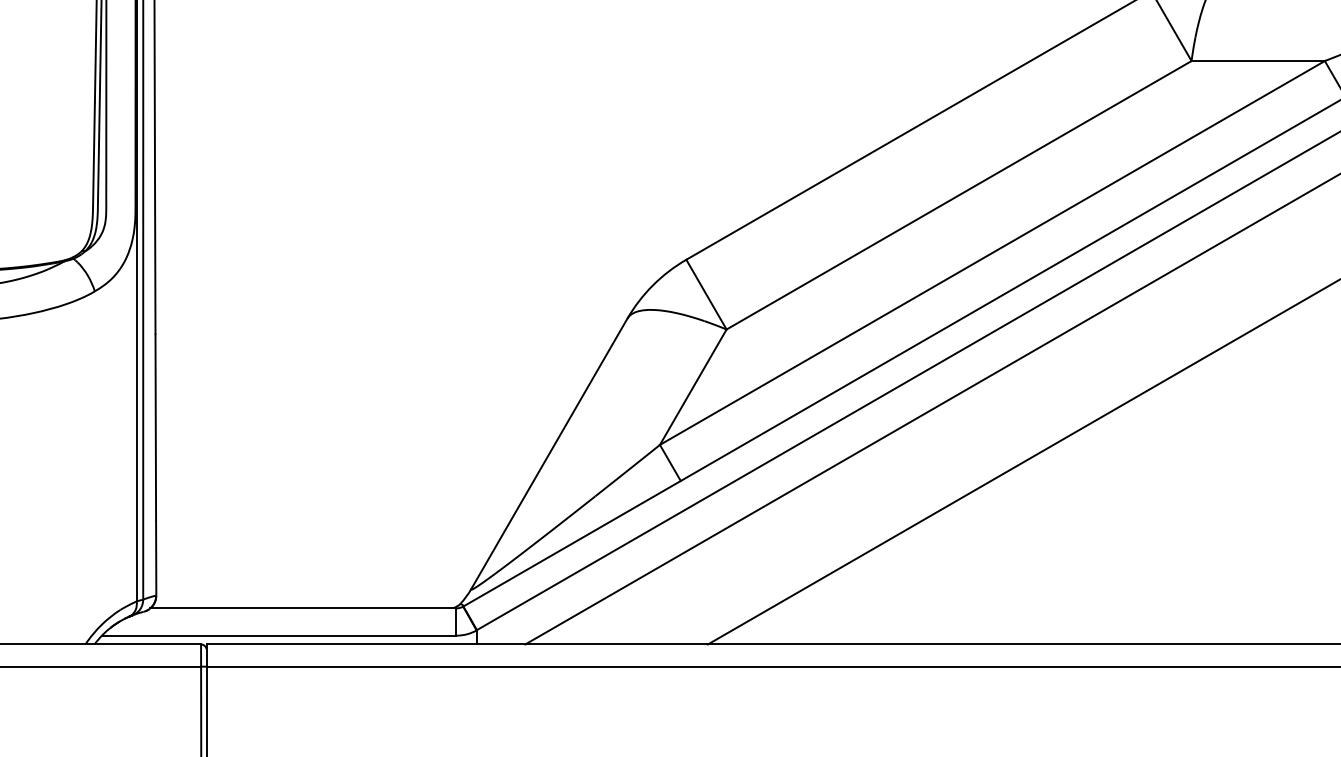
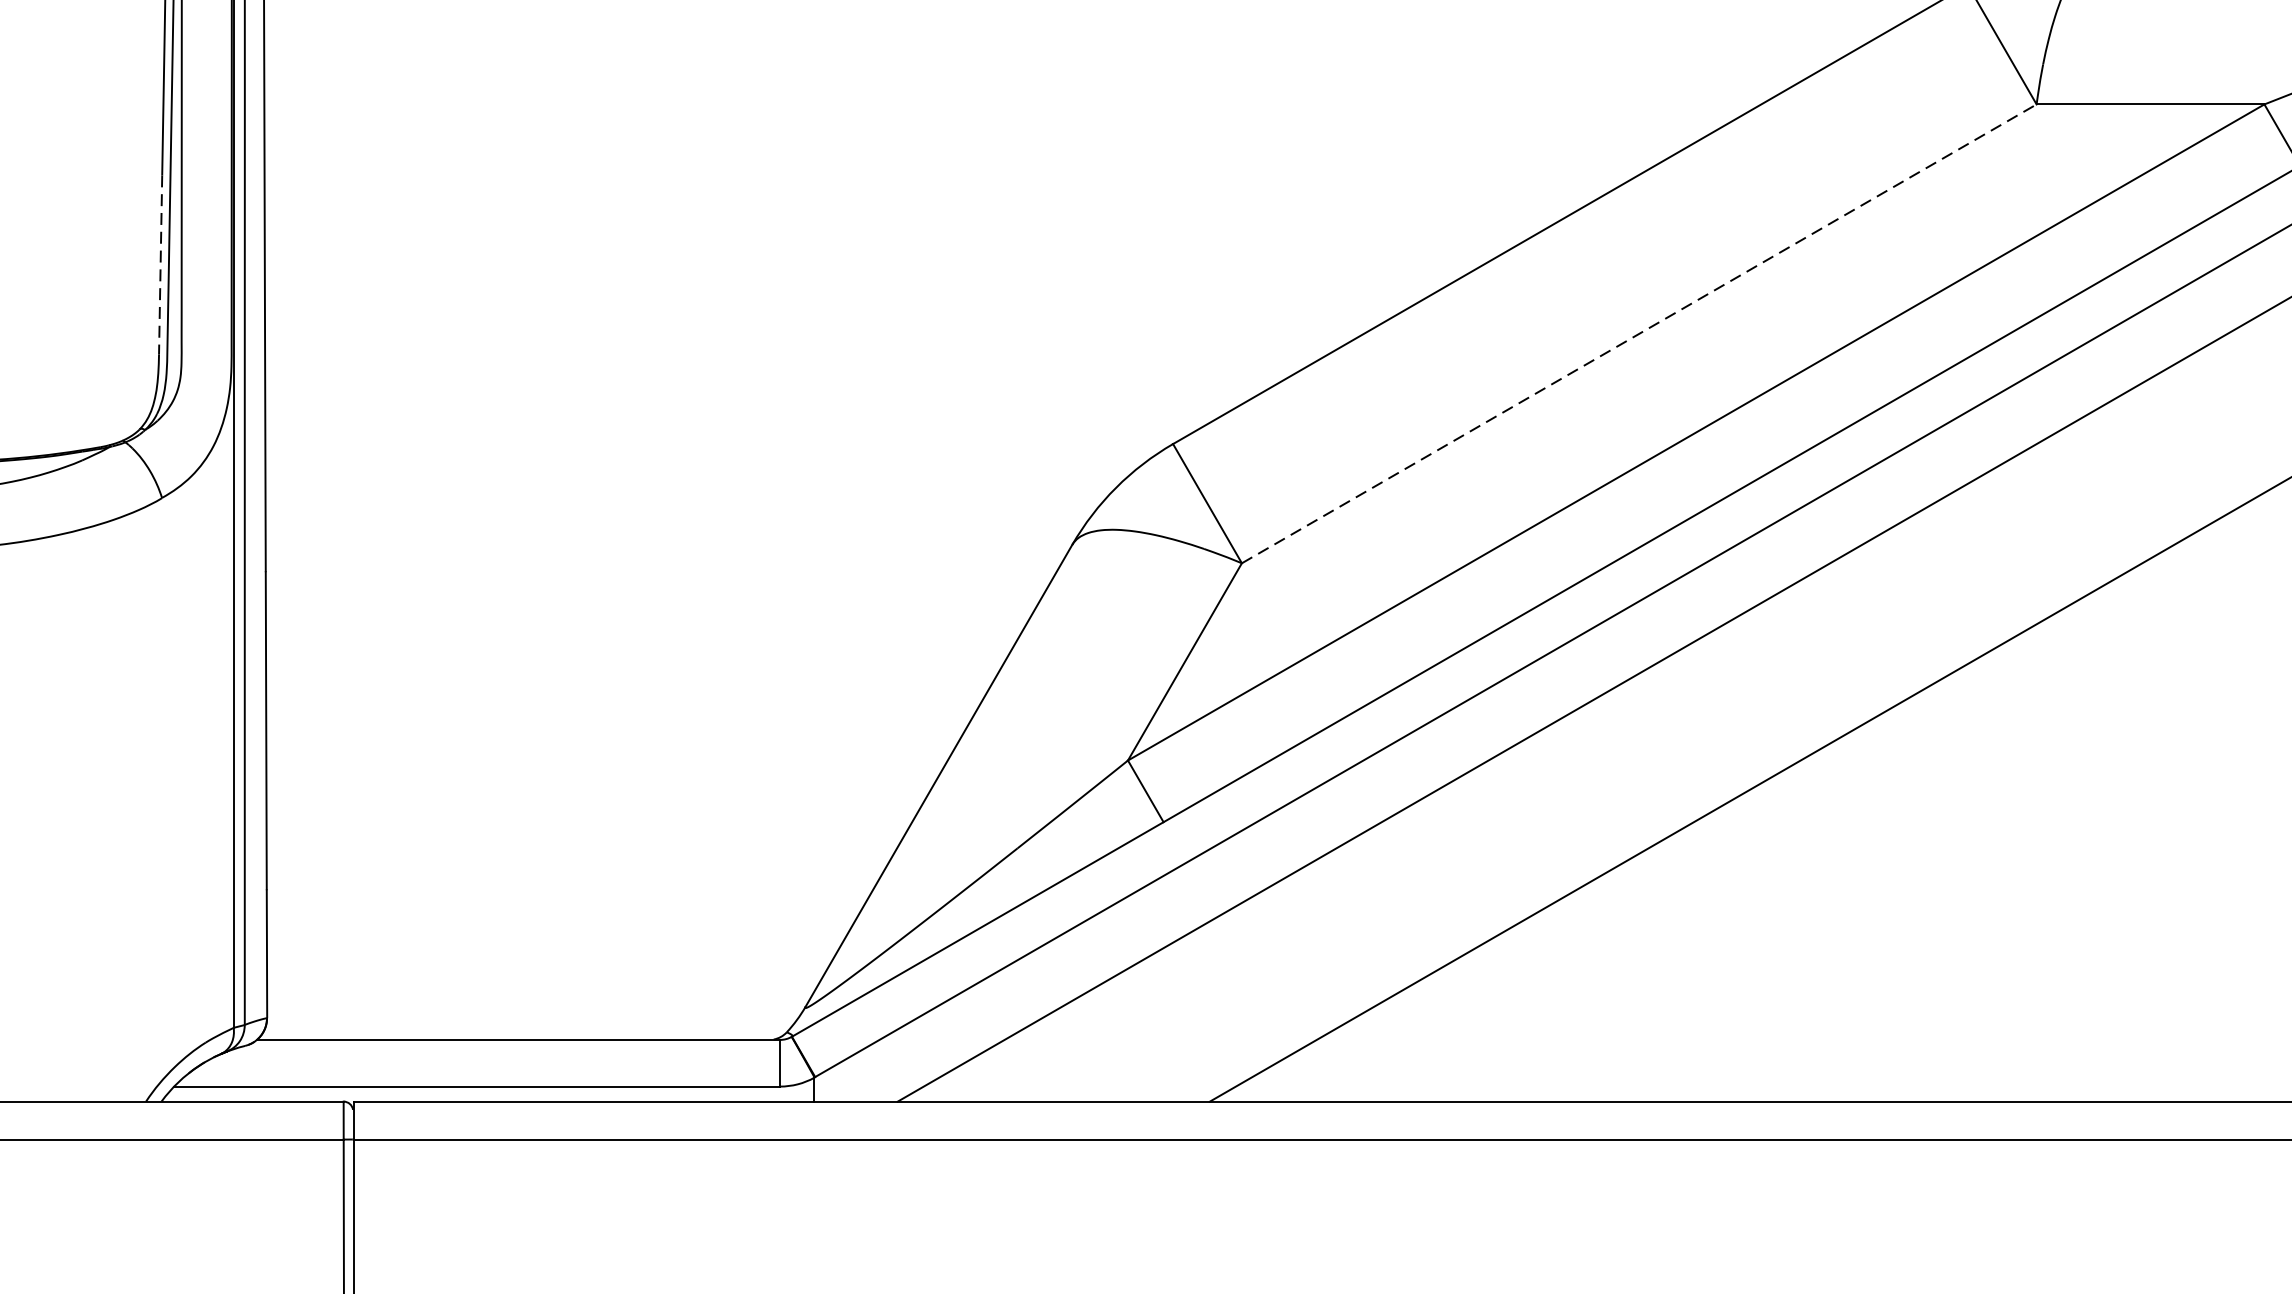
line: (93, 155) -> (159, 265), solid -> dashed
line: (959, 195) -> (1639, 334), solid -> dashed

